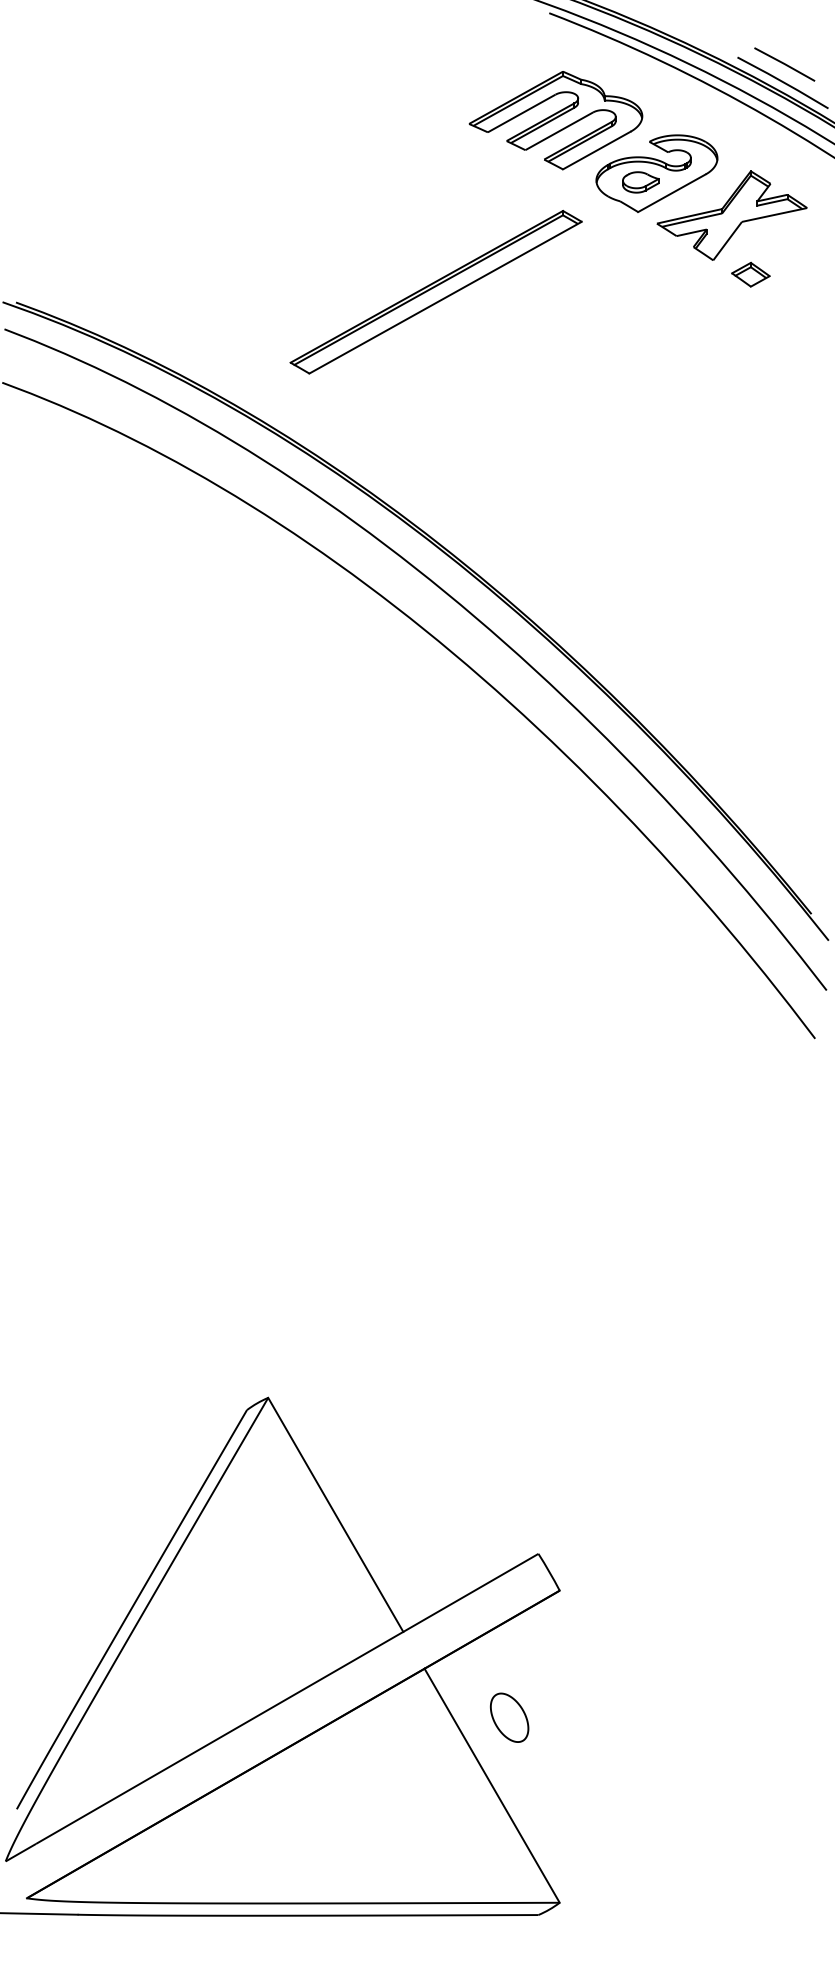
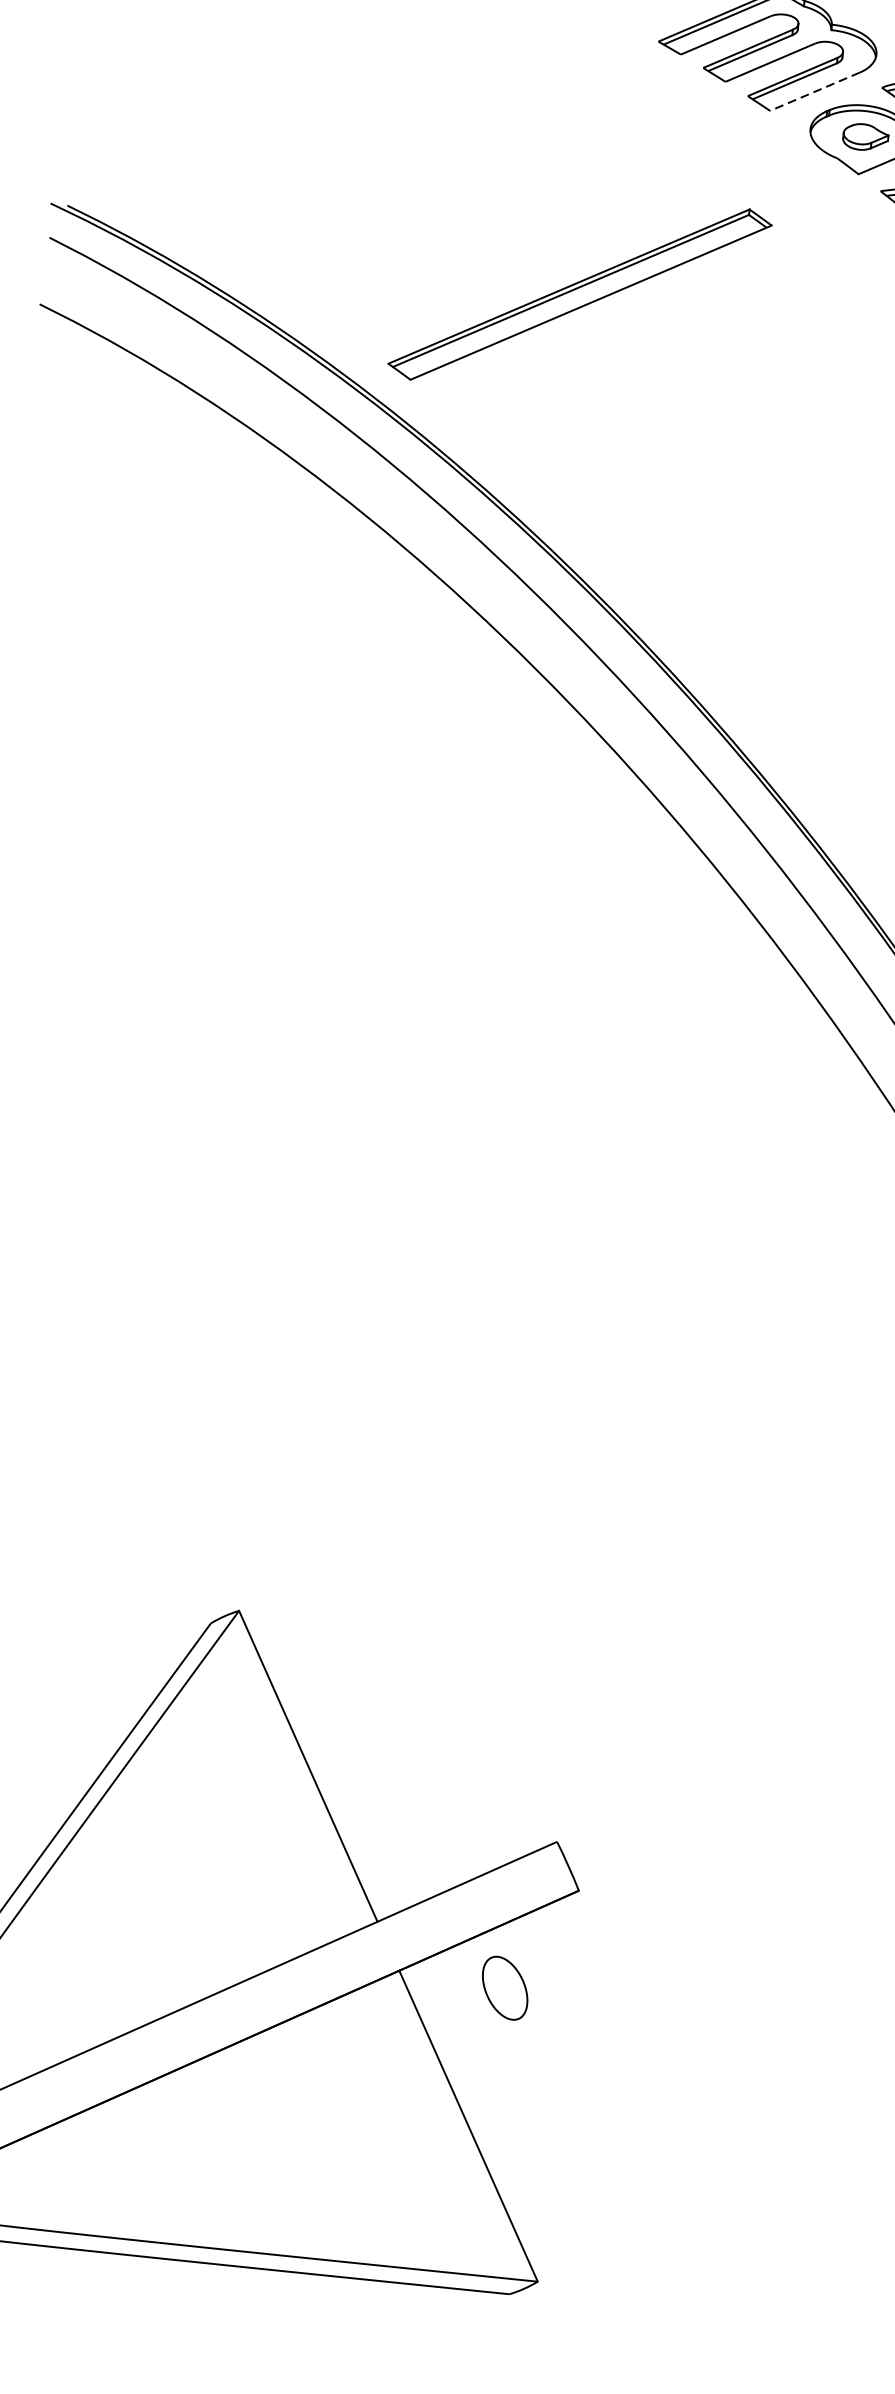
line: (596, 150) -> (814, 91), solid -> dashed
part: (435, 291) -> (579, 293), moved
part: (509, 1717) -> (505, 1987), moved

